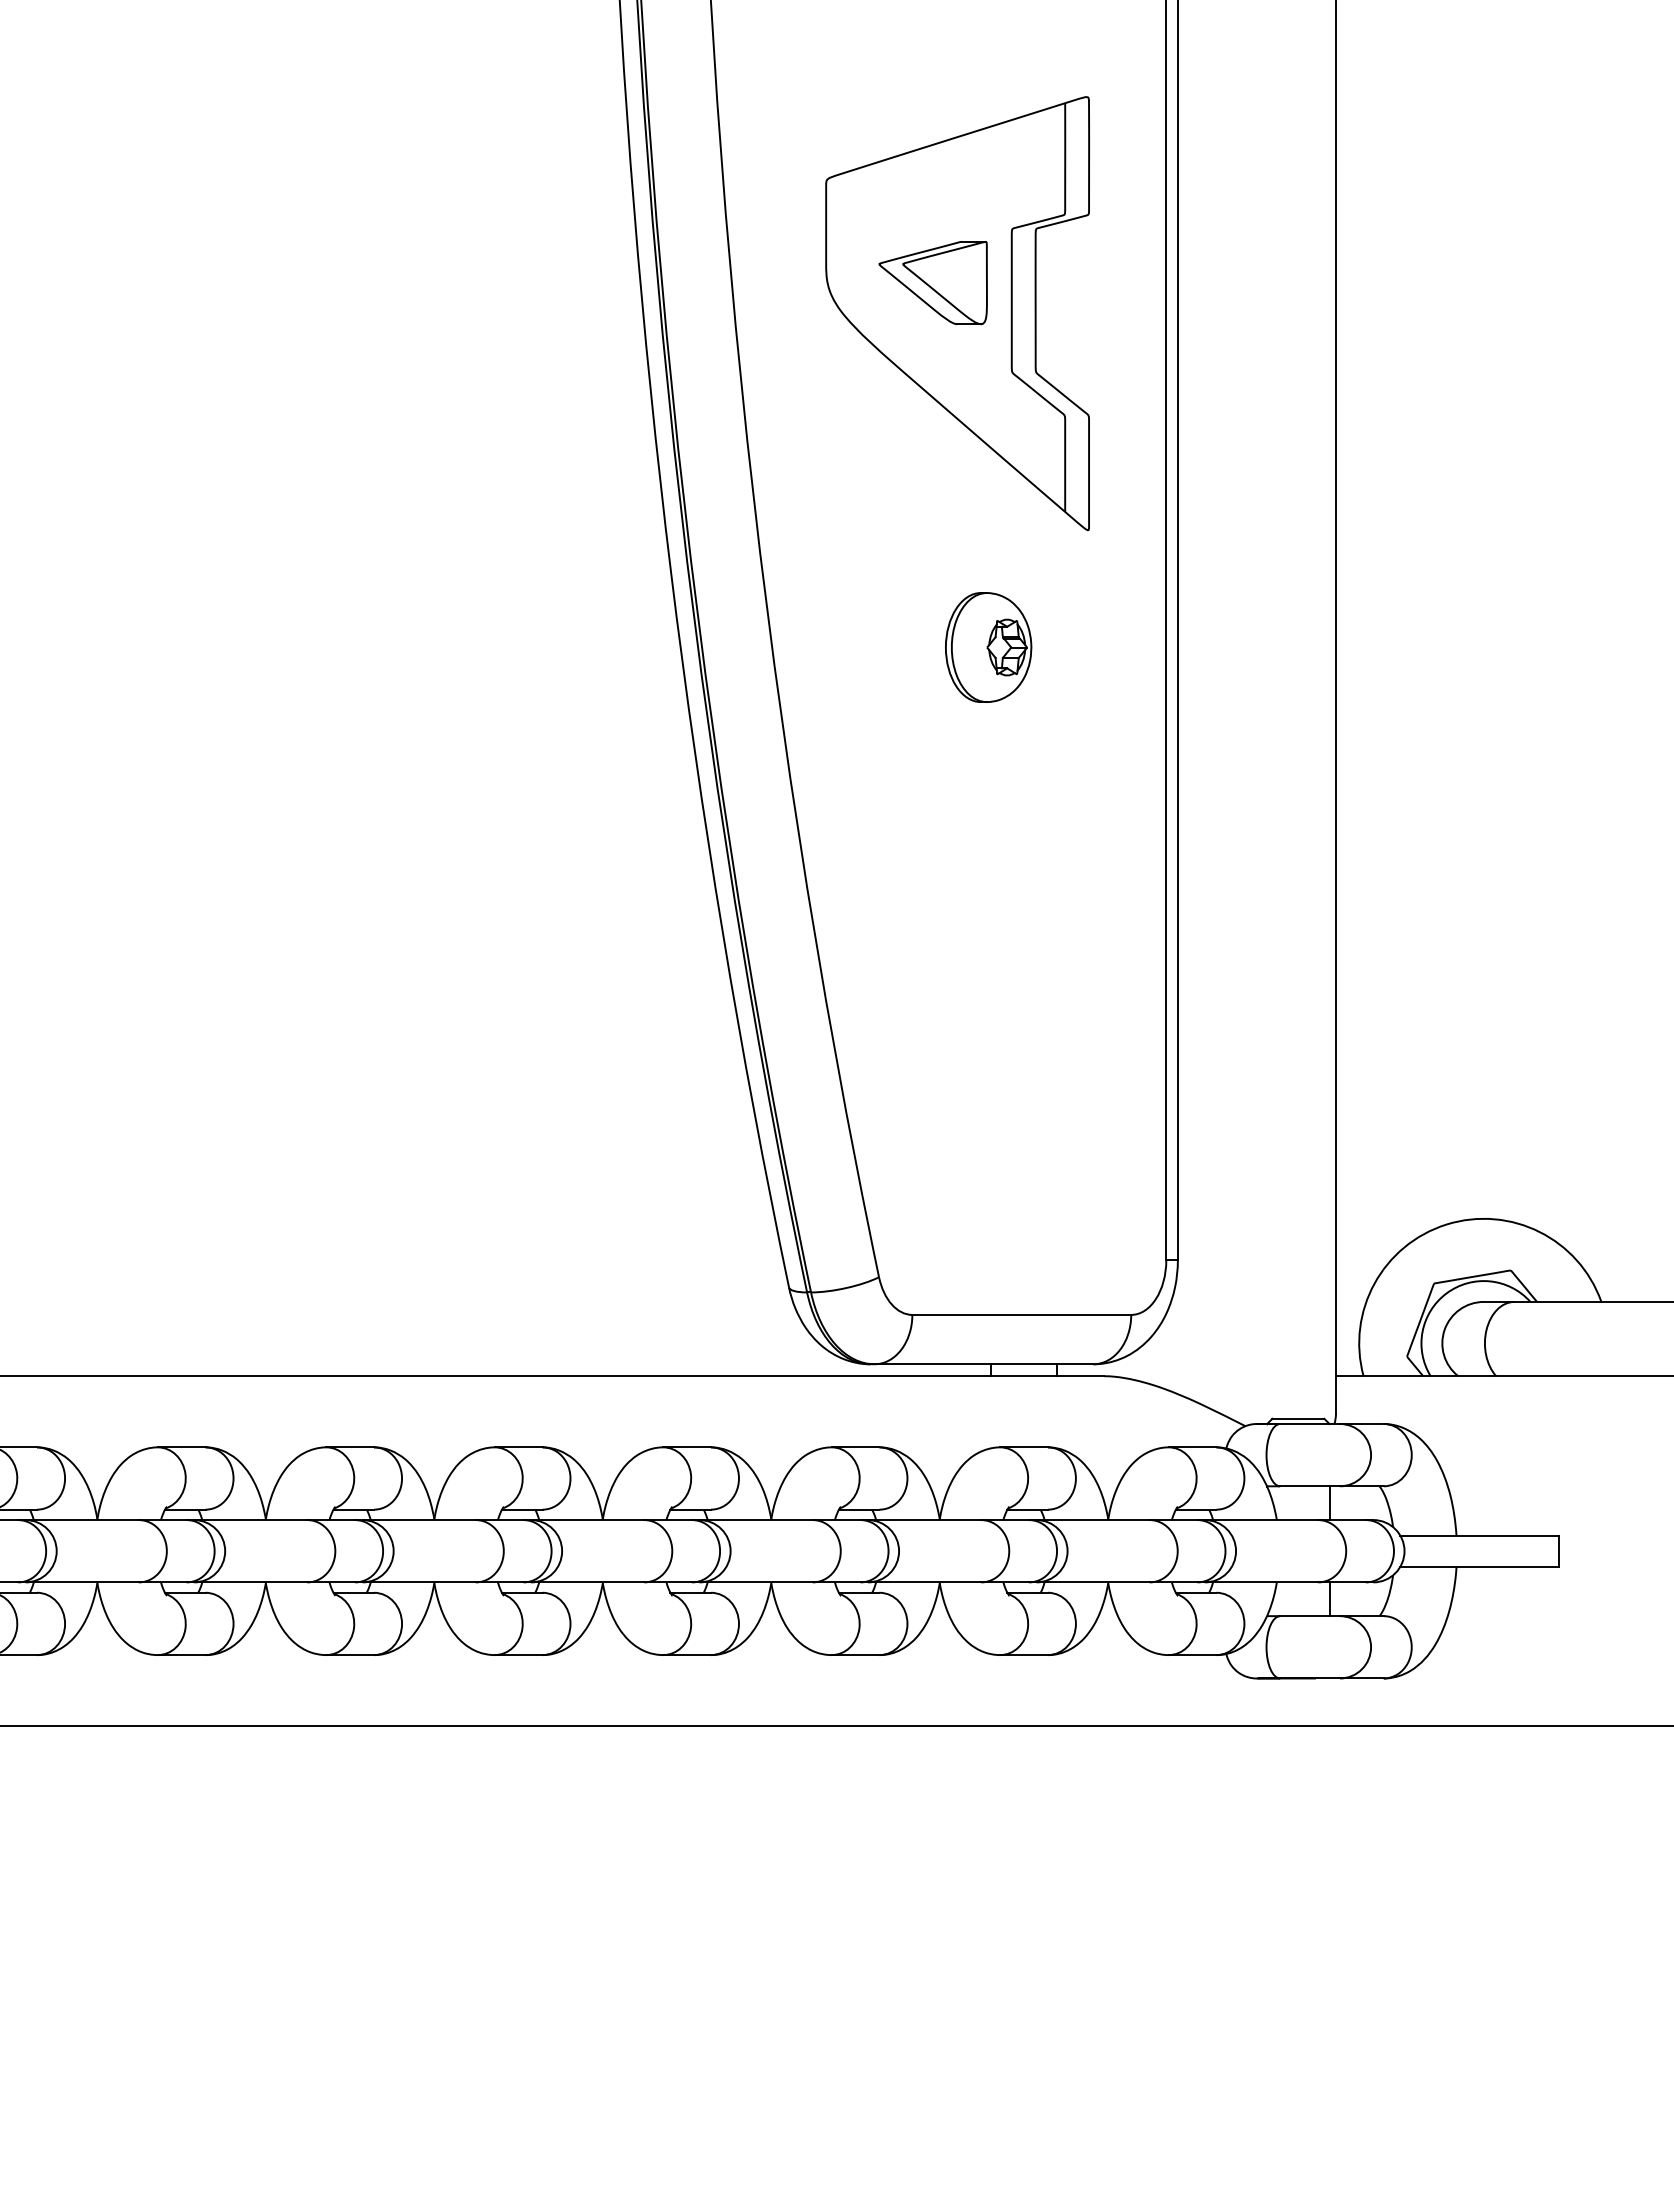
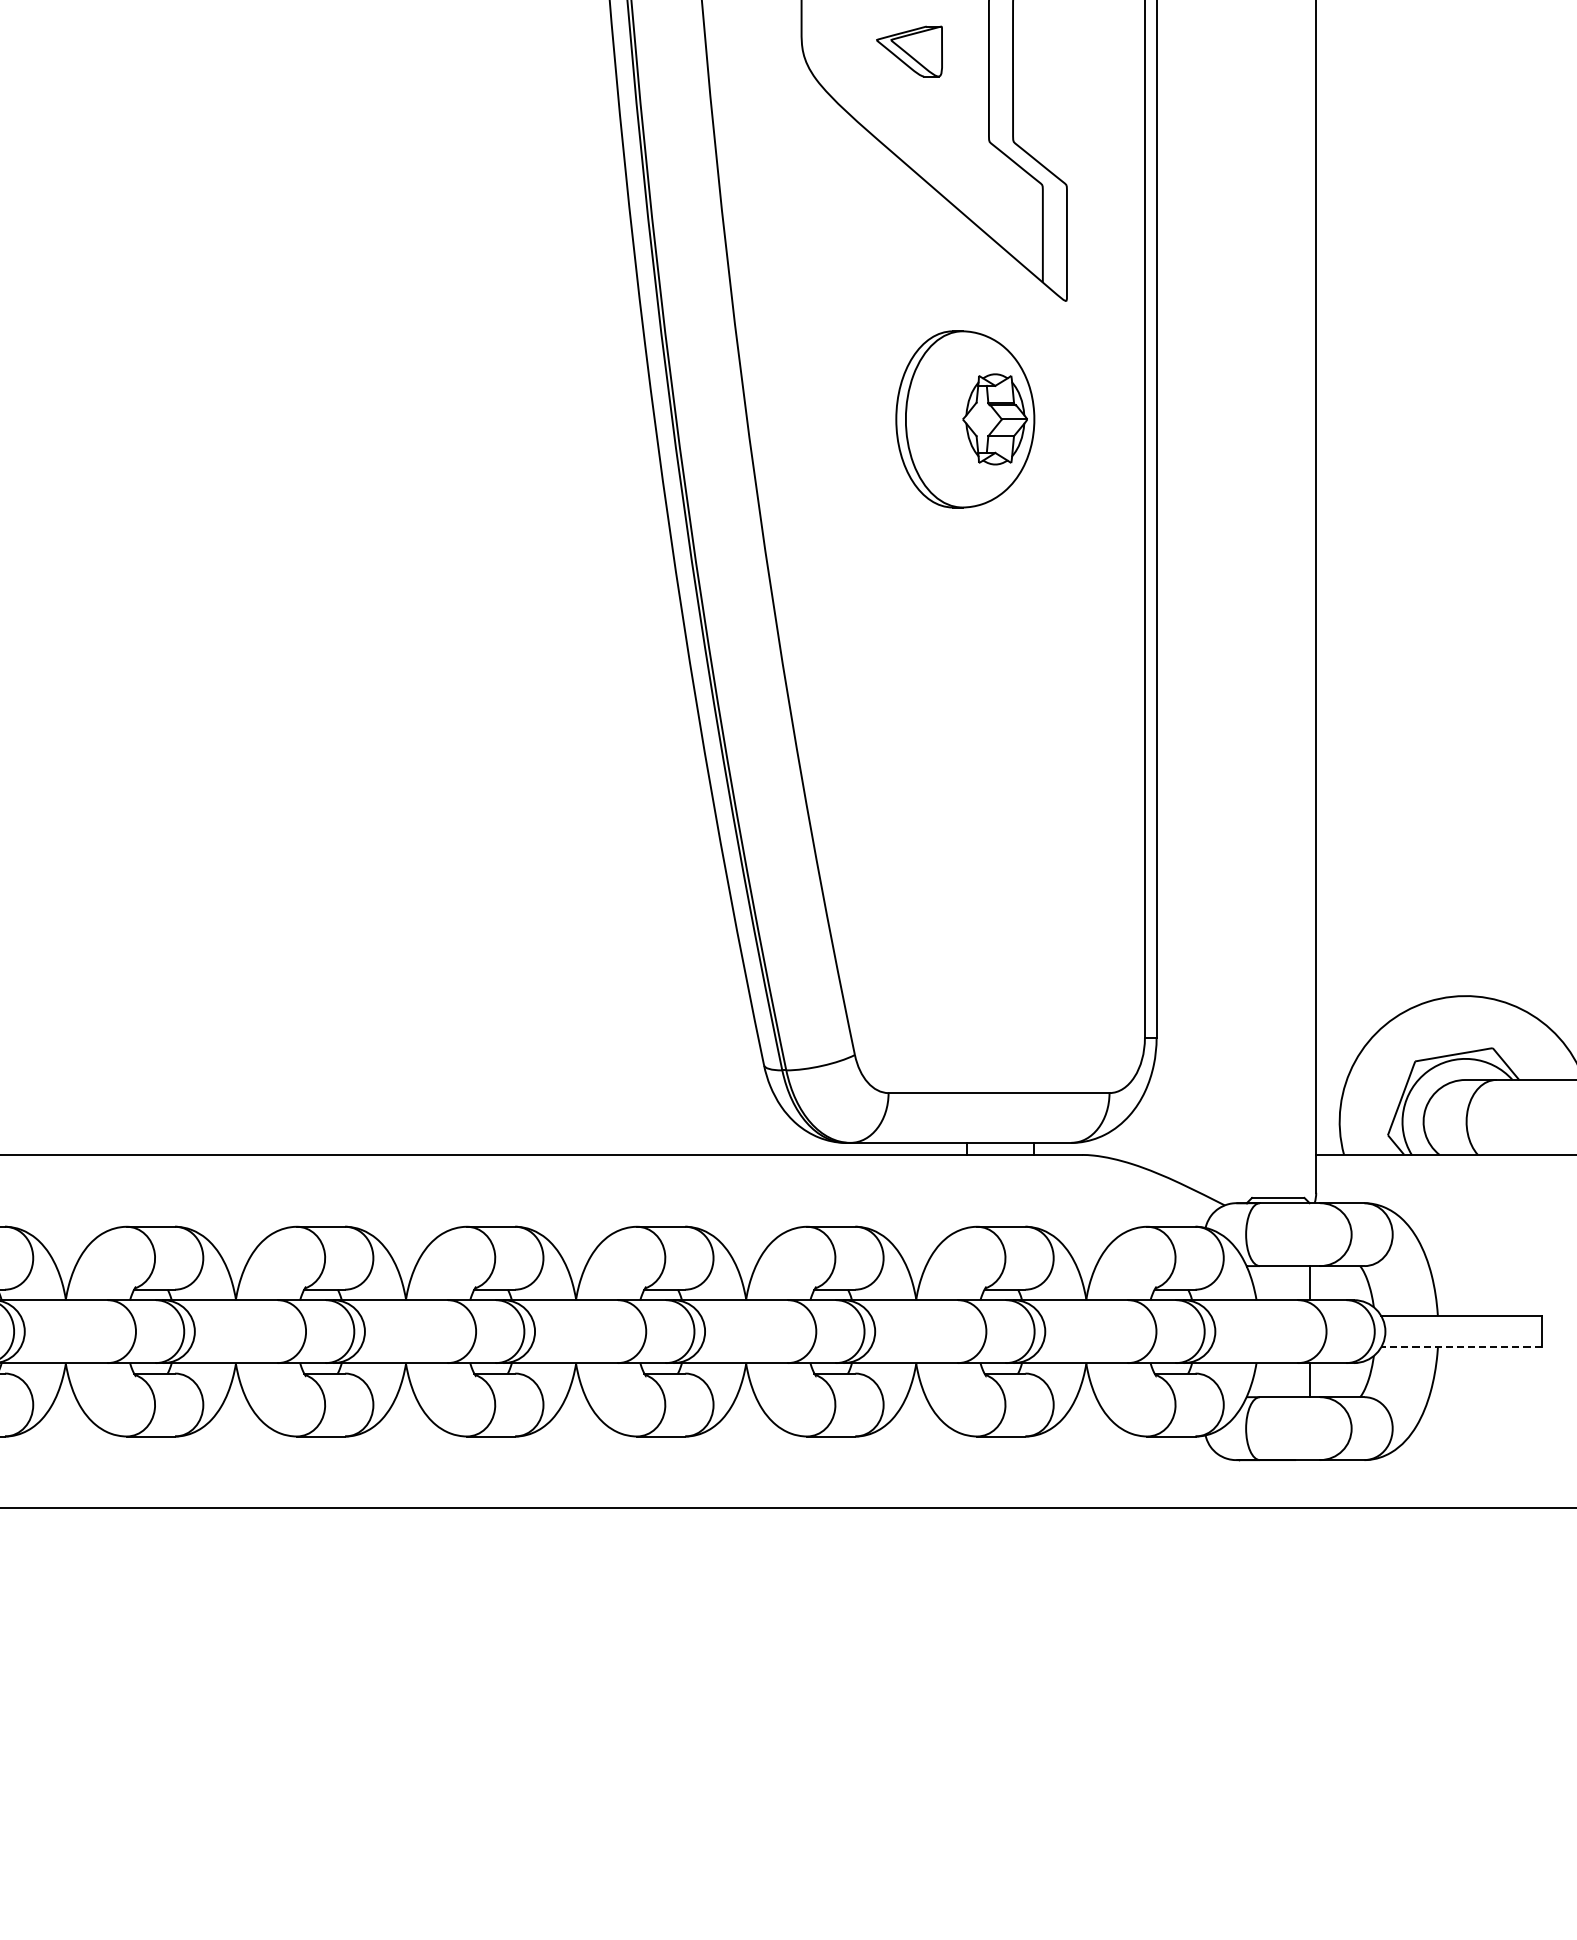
part: (932, 283) -> (908, 51), size x0.6
part: (988, 647) -> (965, 419), size x1.6
line: (1479, 1566) -> (1461, 1347), solid -> dashed

